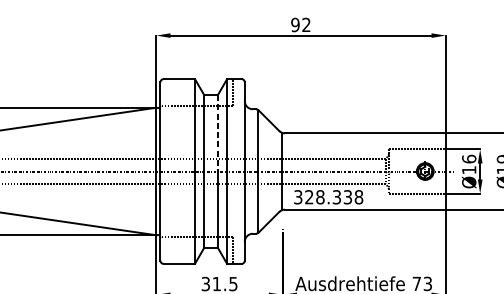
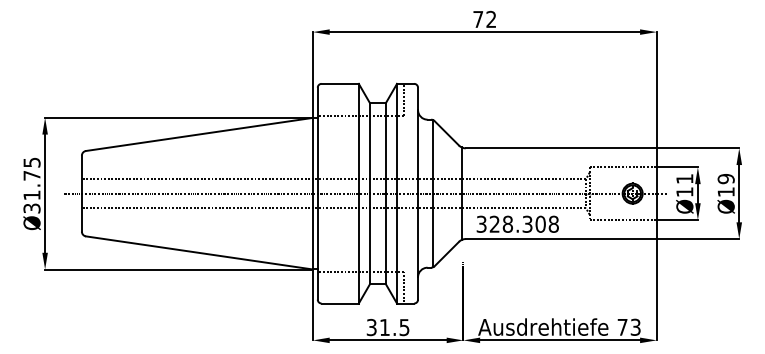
text: (295, 24) -> (478, 19), 92 -> 72
line: (218, 133) -> (386, 148), dashed -> solid
text: (468, 158) -> (684, 178), Ø16 -> Ø11
text: (347, 196) -> (540, 223), 328.338 -> 328.308

